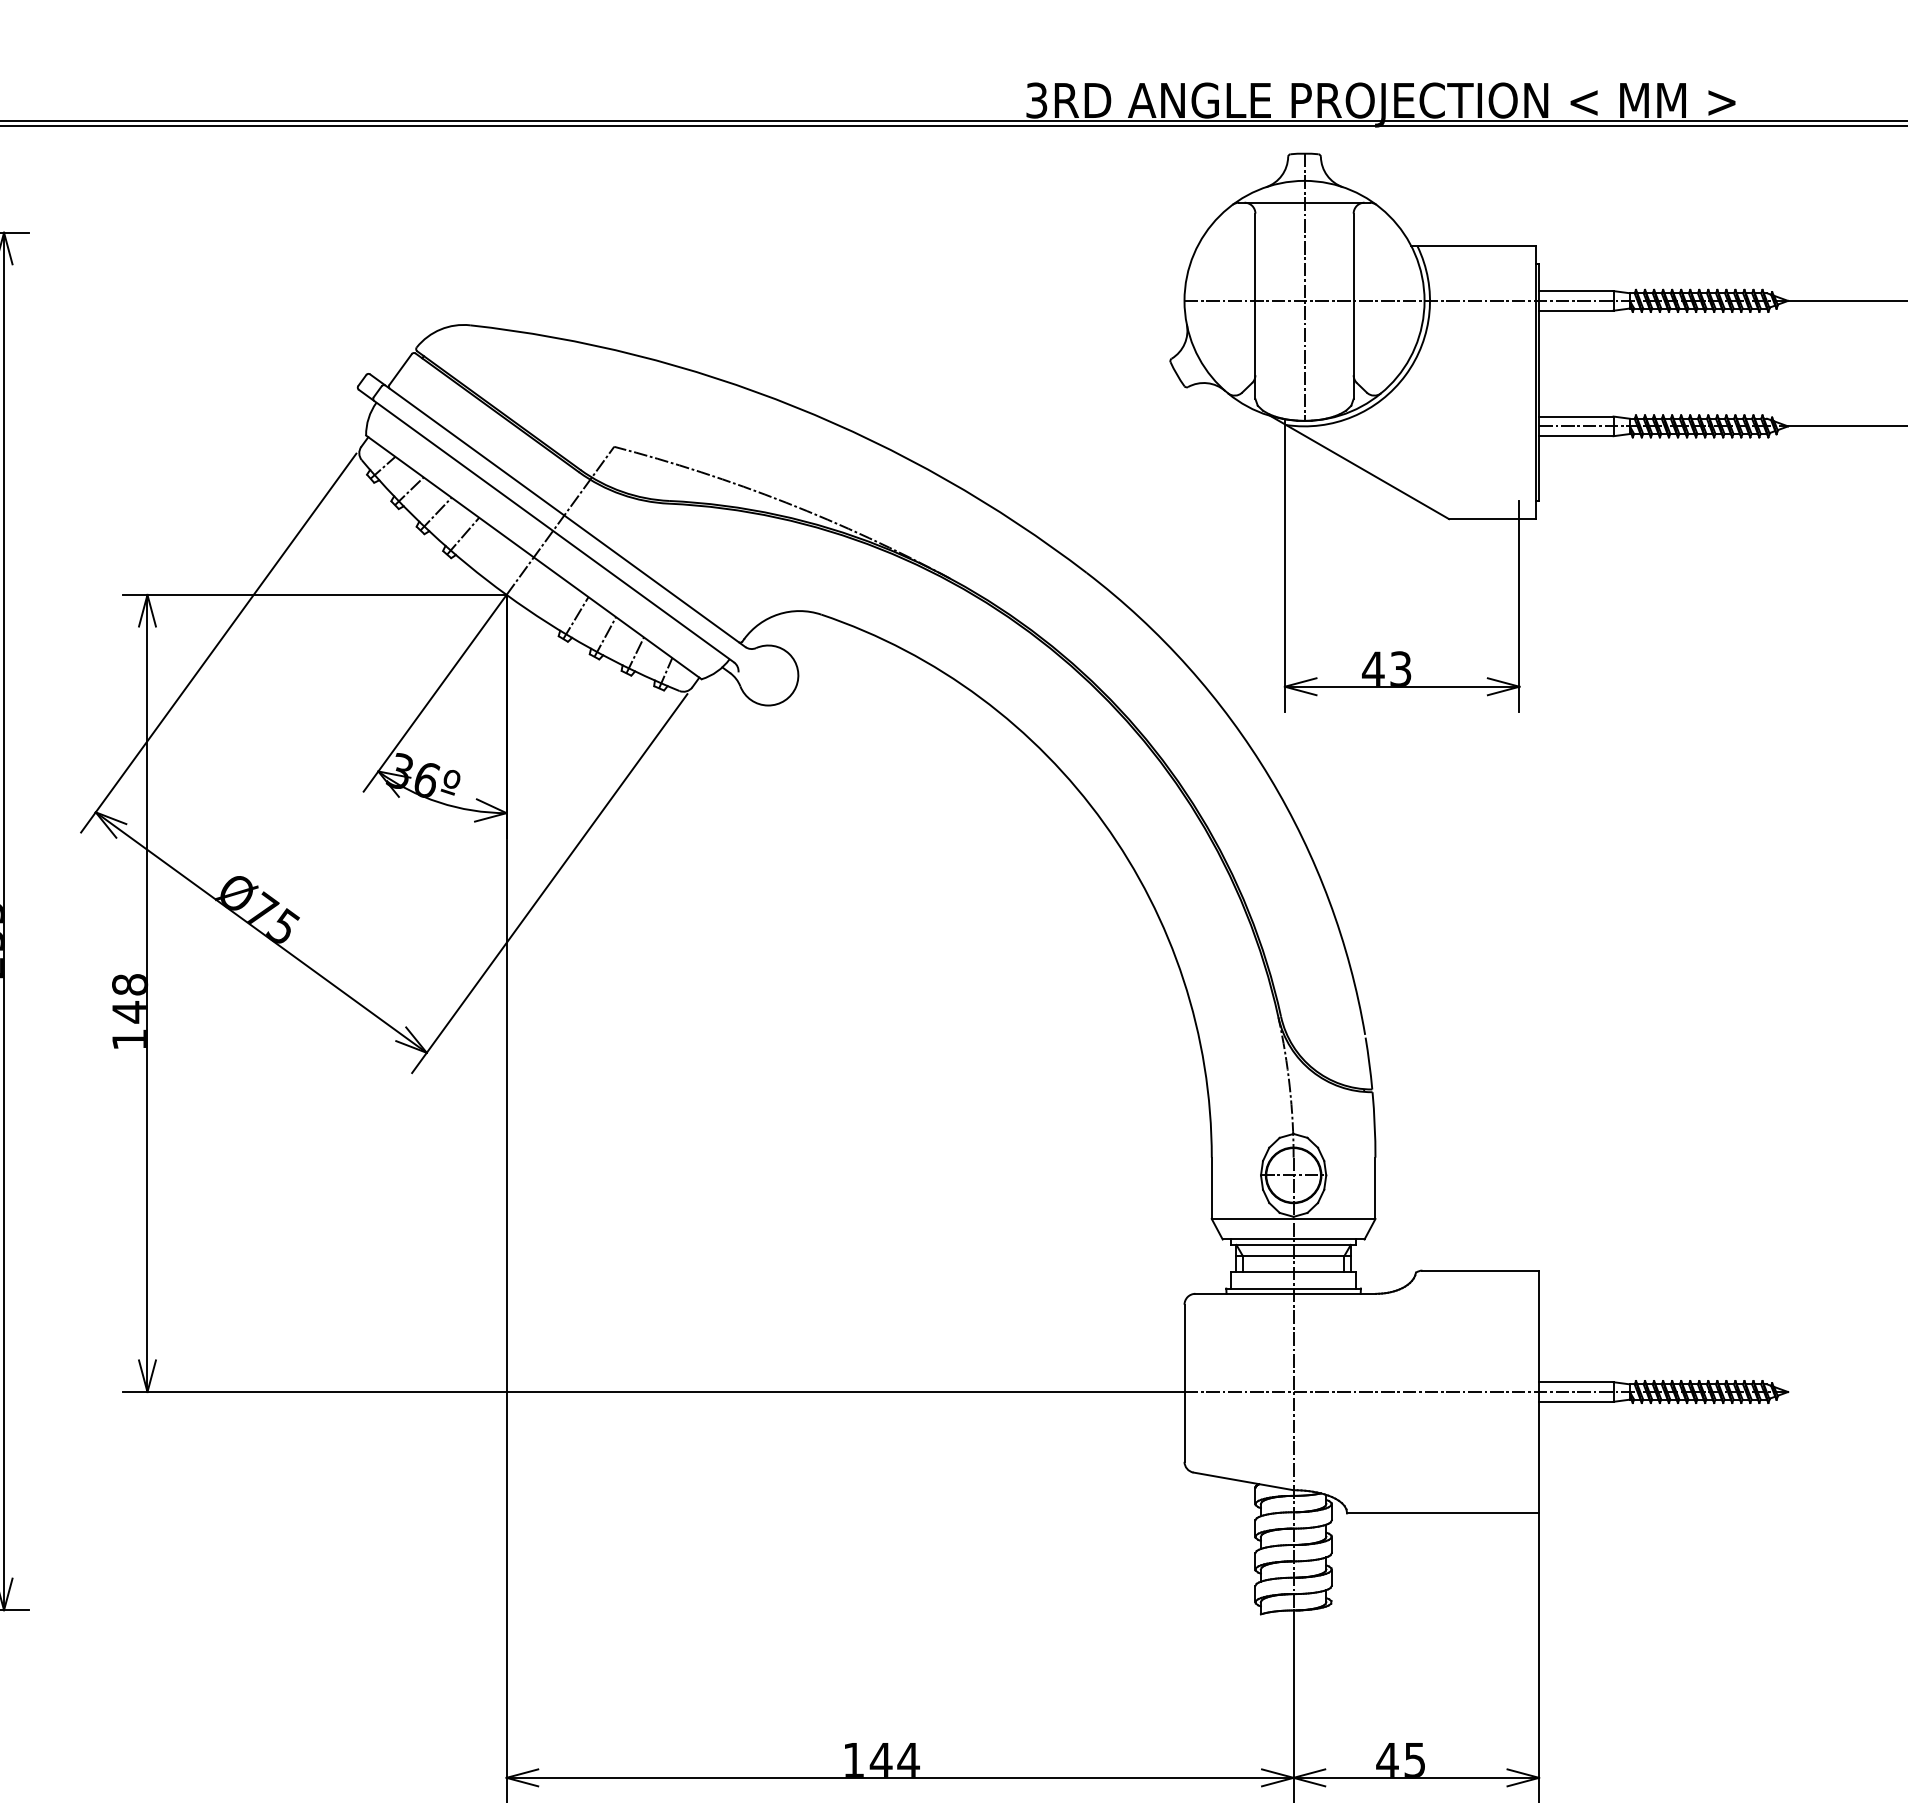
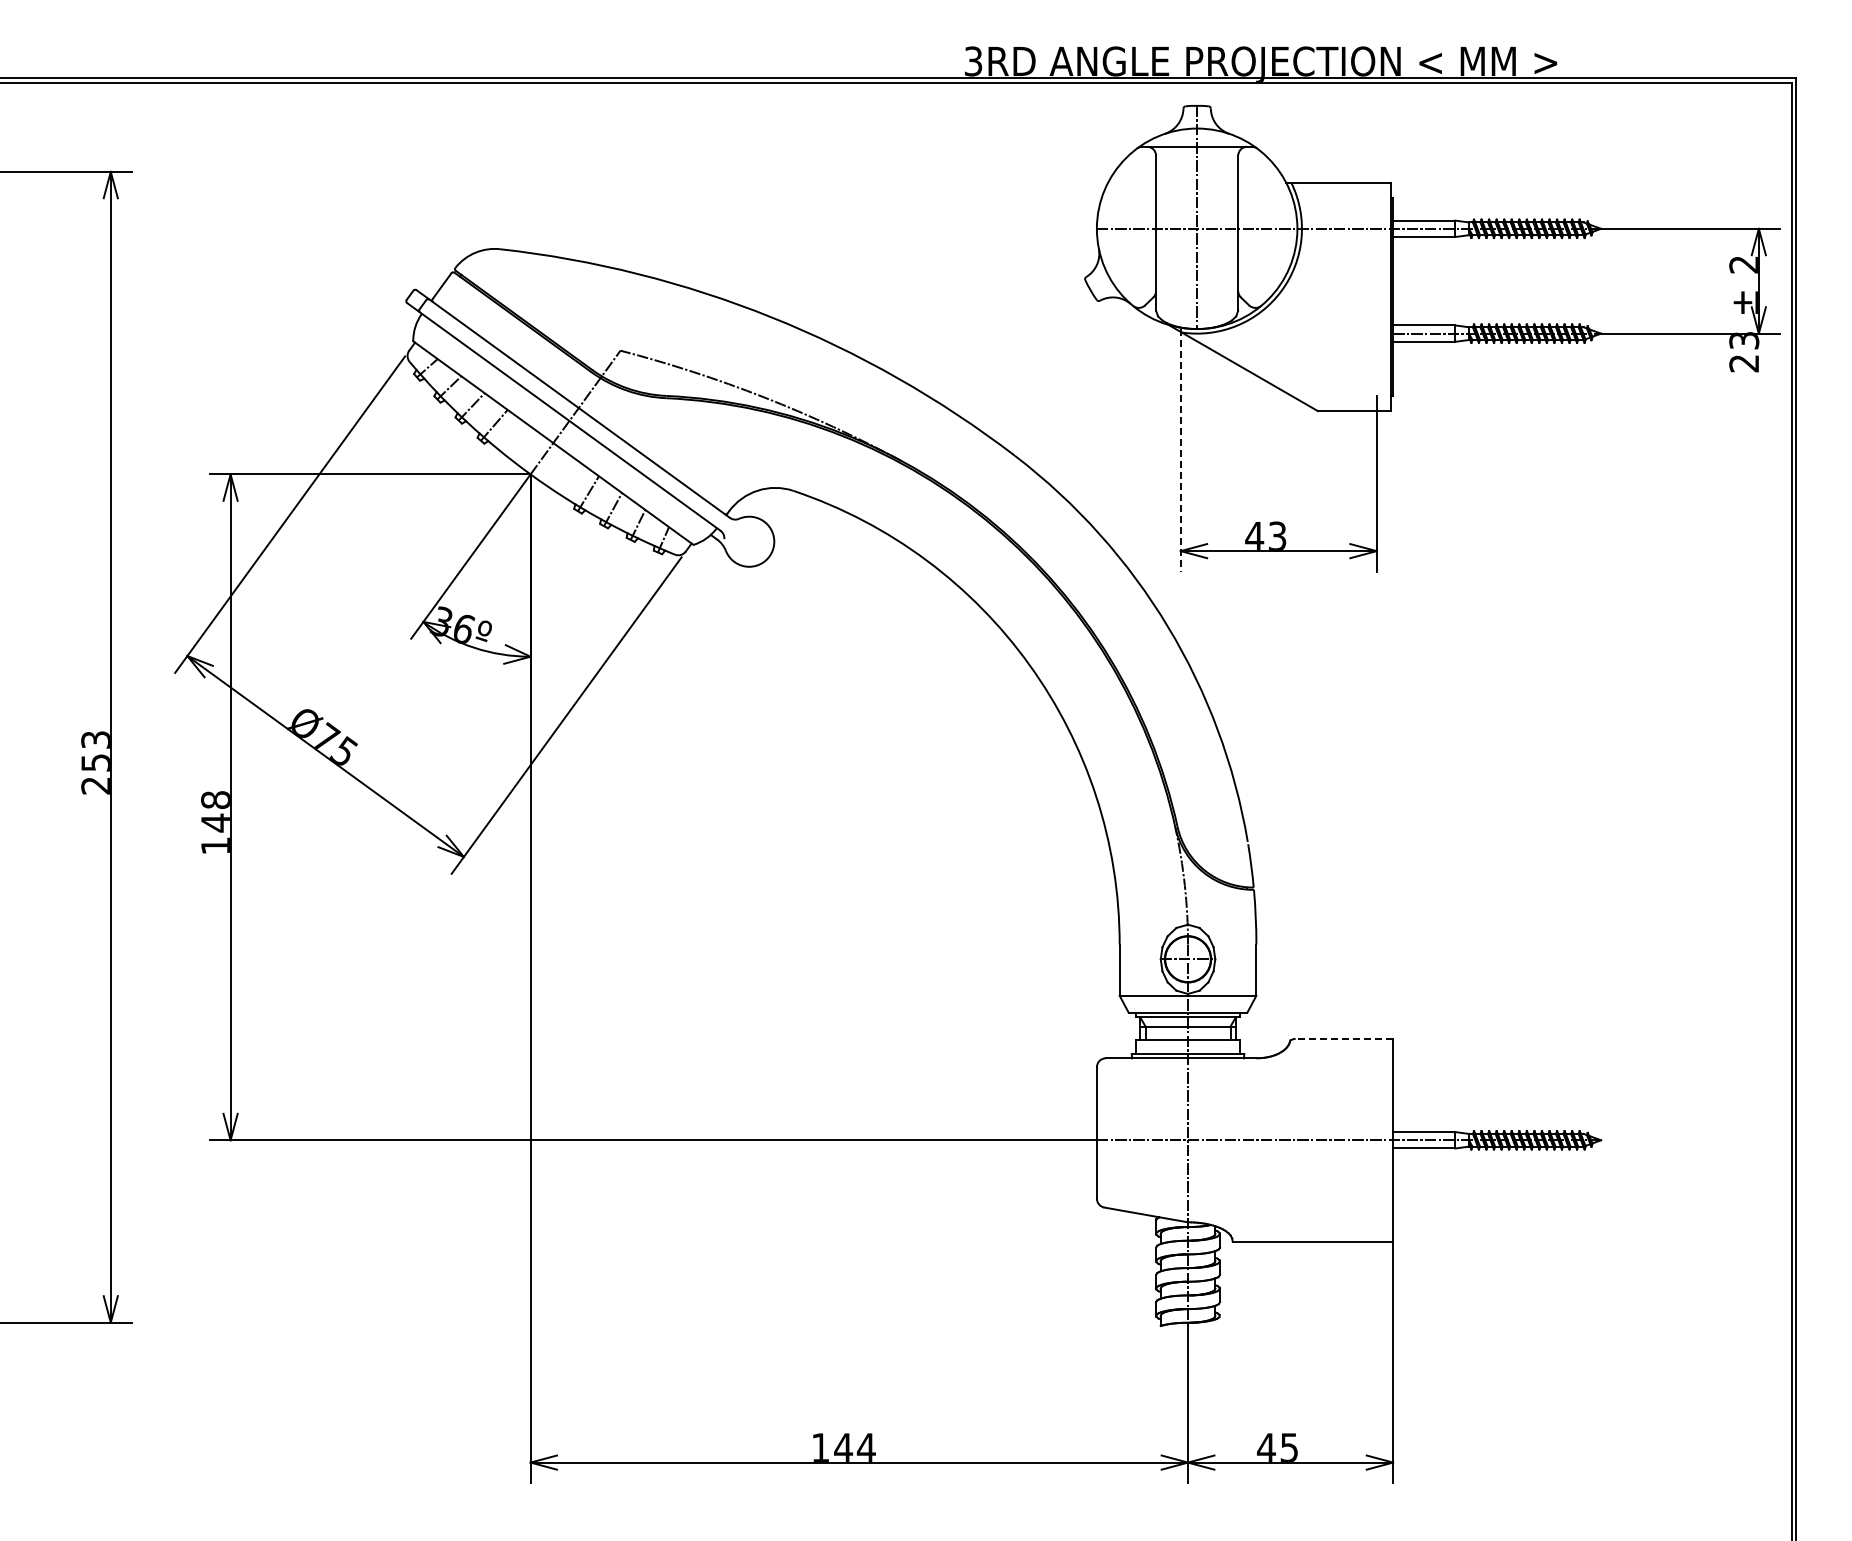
line: (1284, 567) -> (1180, 451), solid -> dashed
line: (1480, 1270) -> (1344, 1038), solid -> dashed

